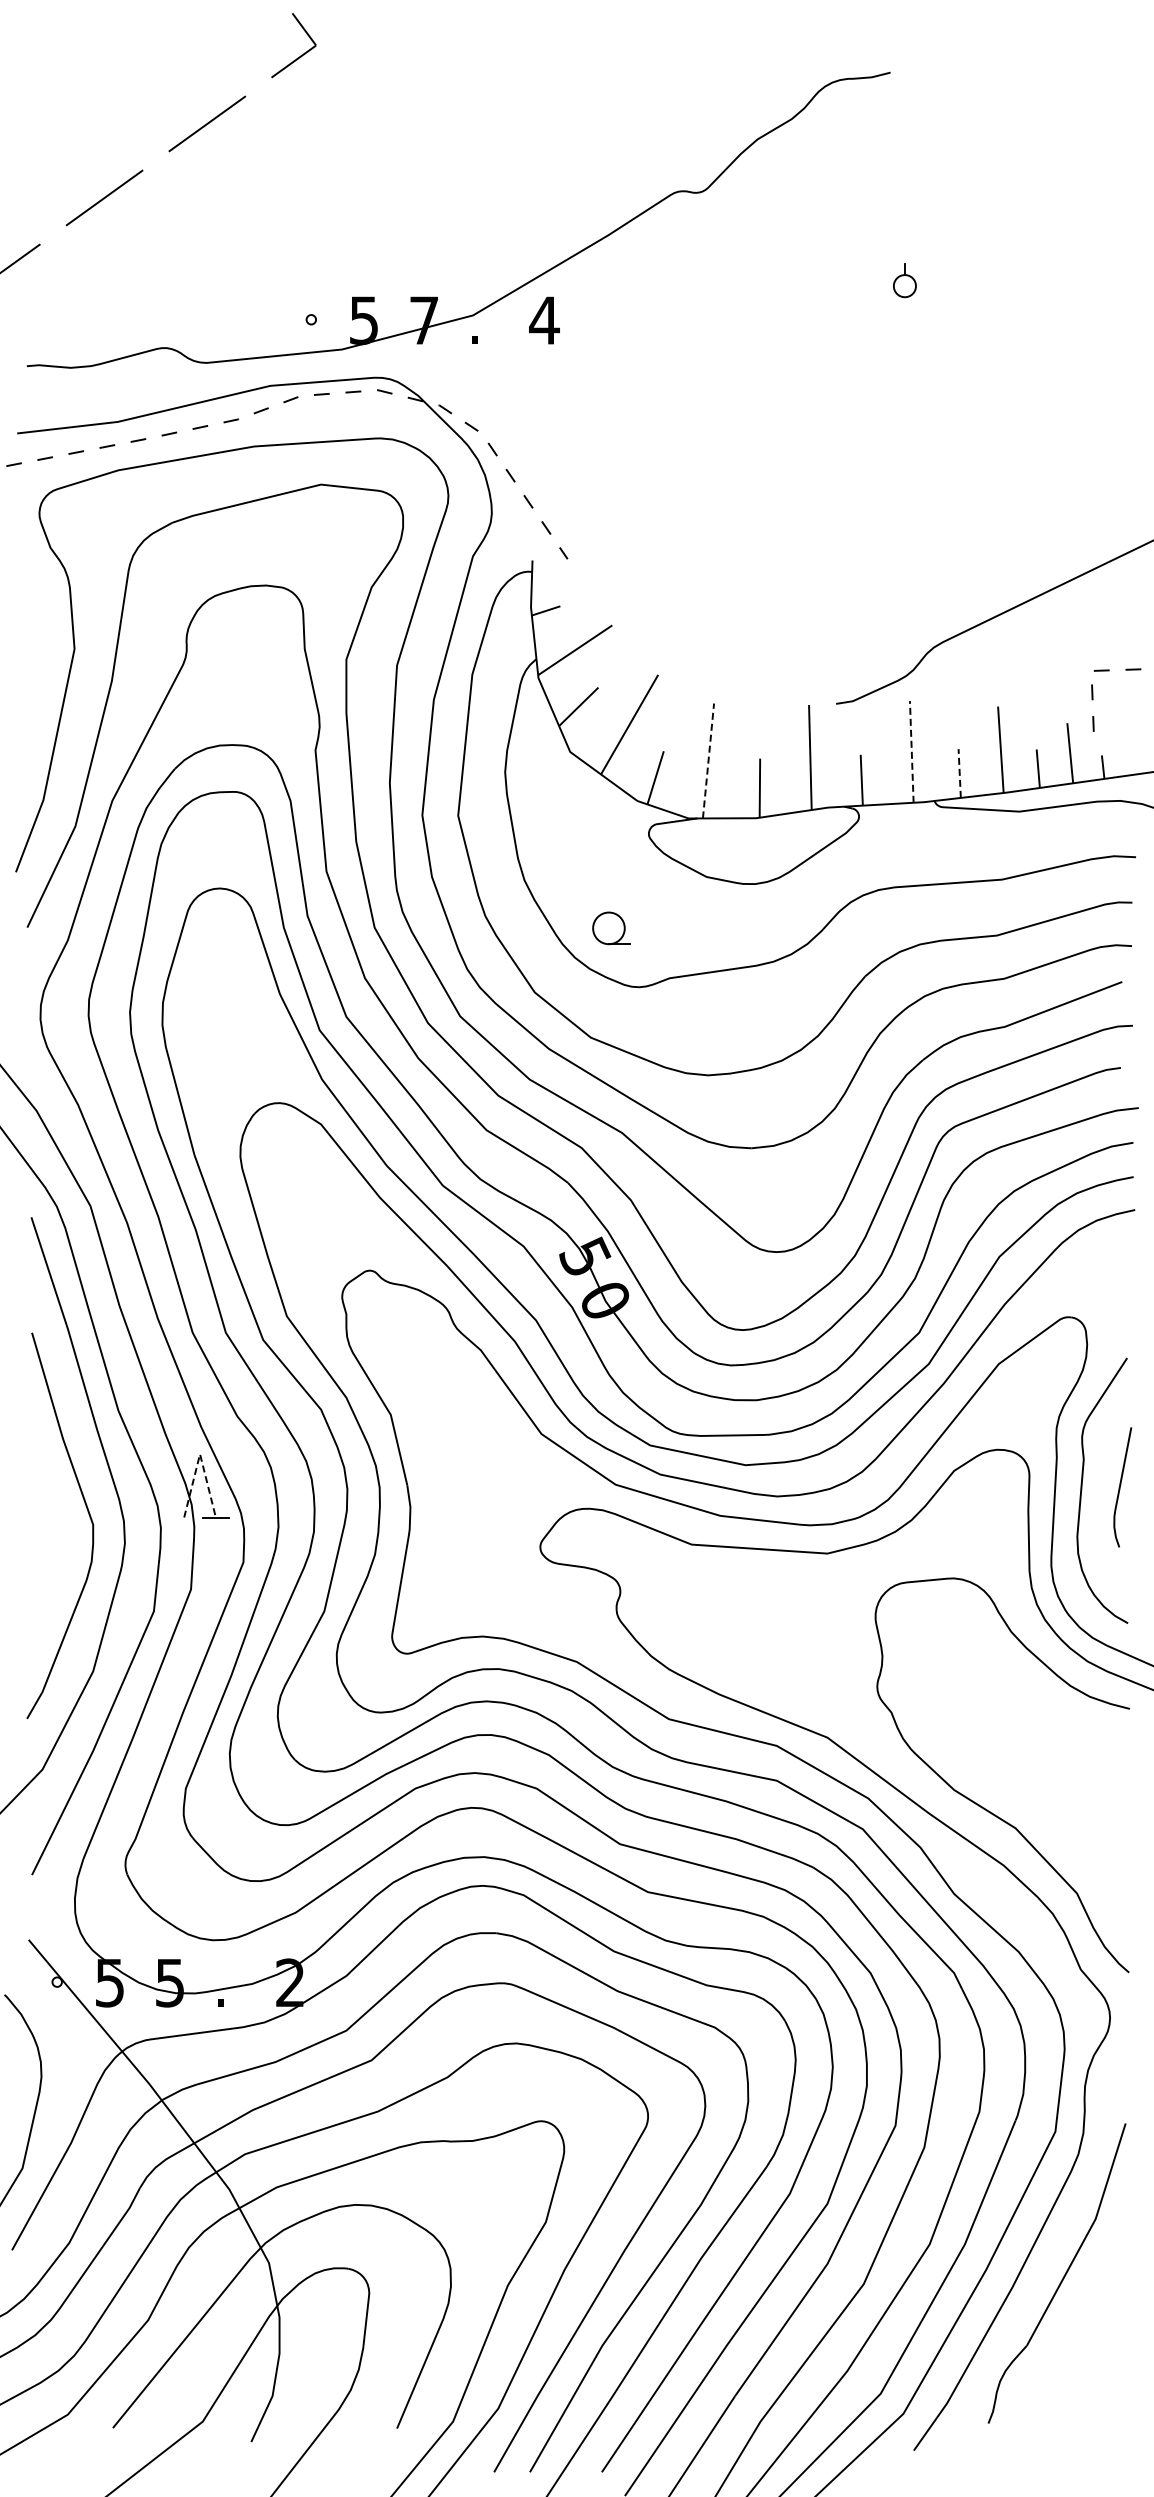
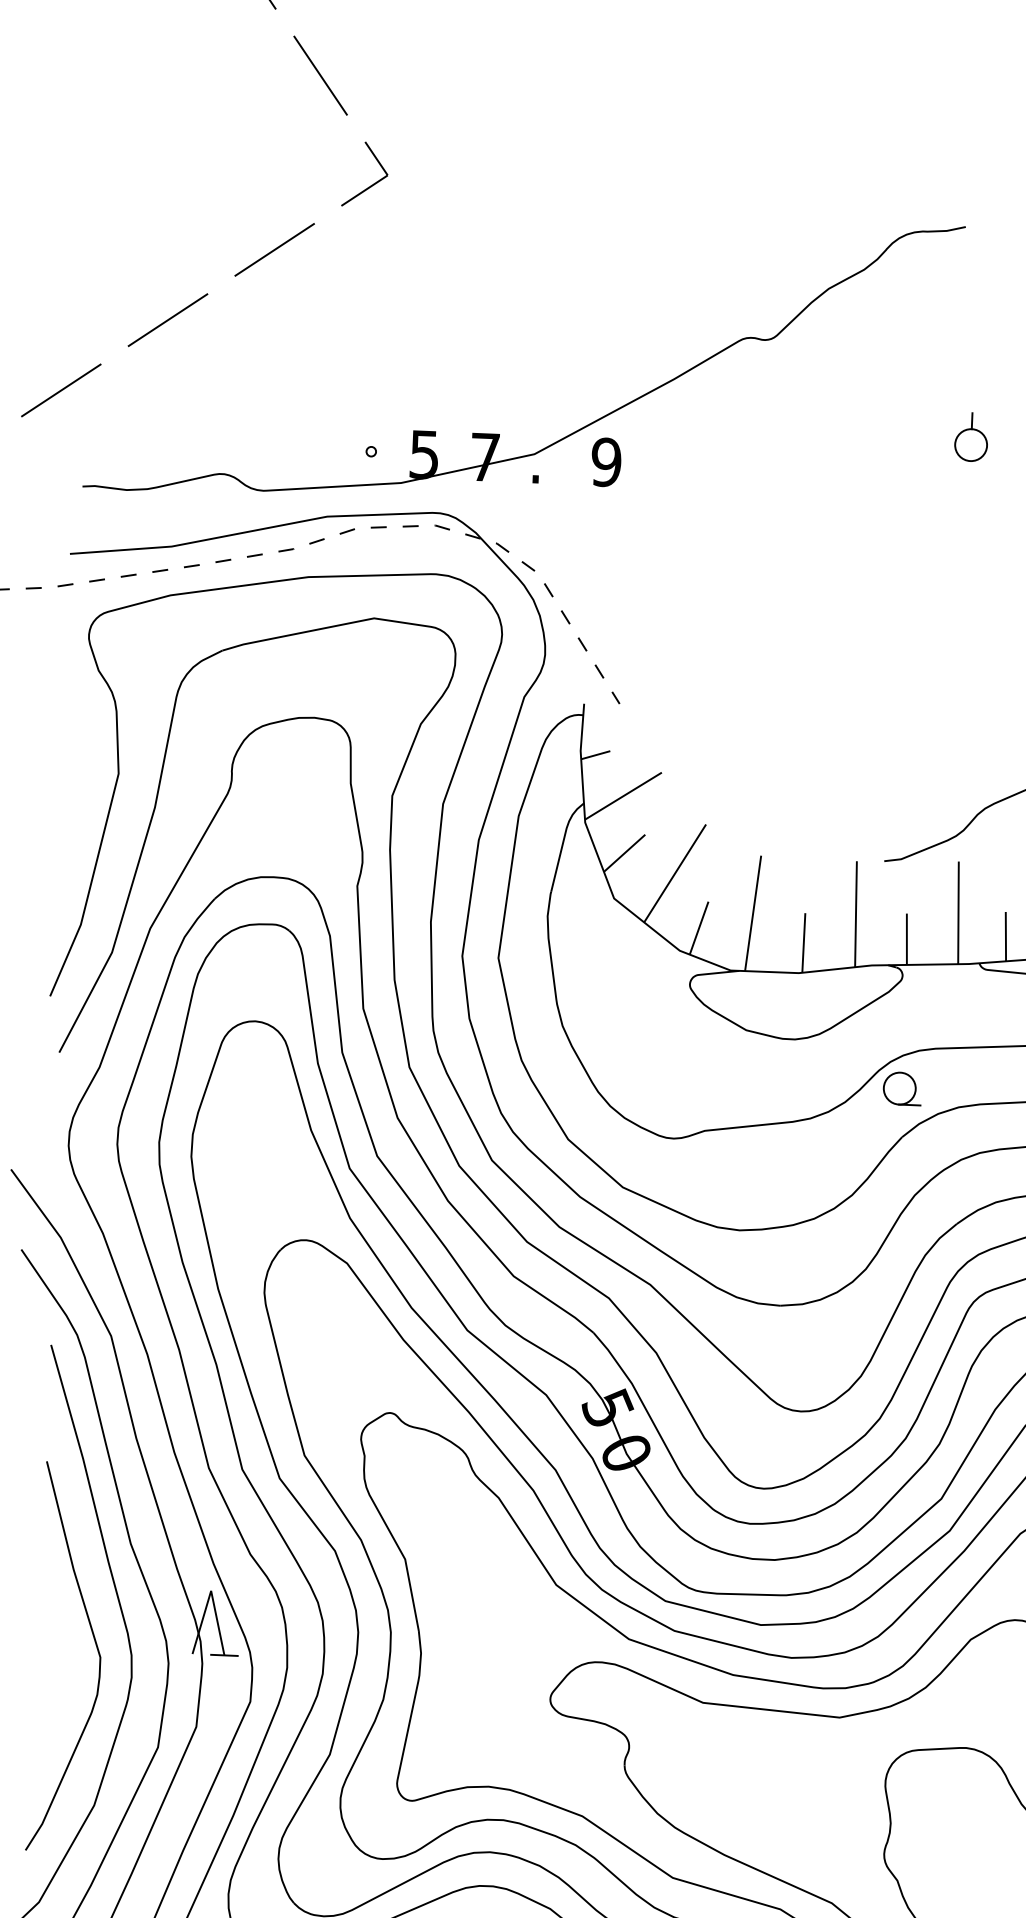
part: (904, 280) -> (971, 437), size x1.43
text: (544, 320) -> (606, 462), 4 -> 9
line: (911, 751) -> (958, 912), dashed -> solid
line: (708, 760) -> (753, 912), dashed -> solid
line: (959, 772) -> (1005, 935), dashed -> solid
part: (611, 928) -> (902, 1088), moved
line: (200, 1454) -> (211, 1591), dashed -> solid

